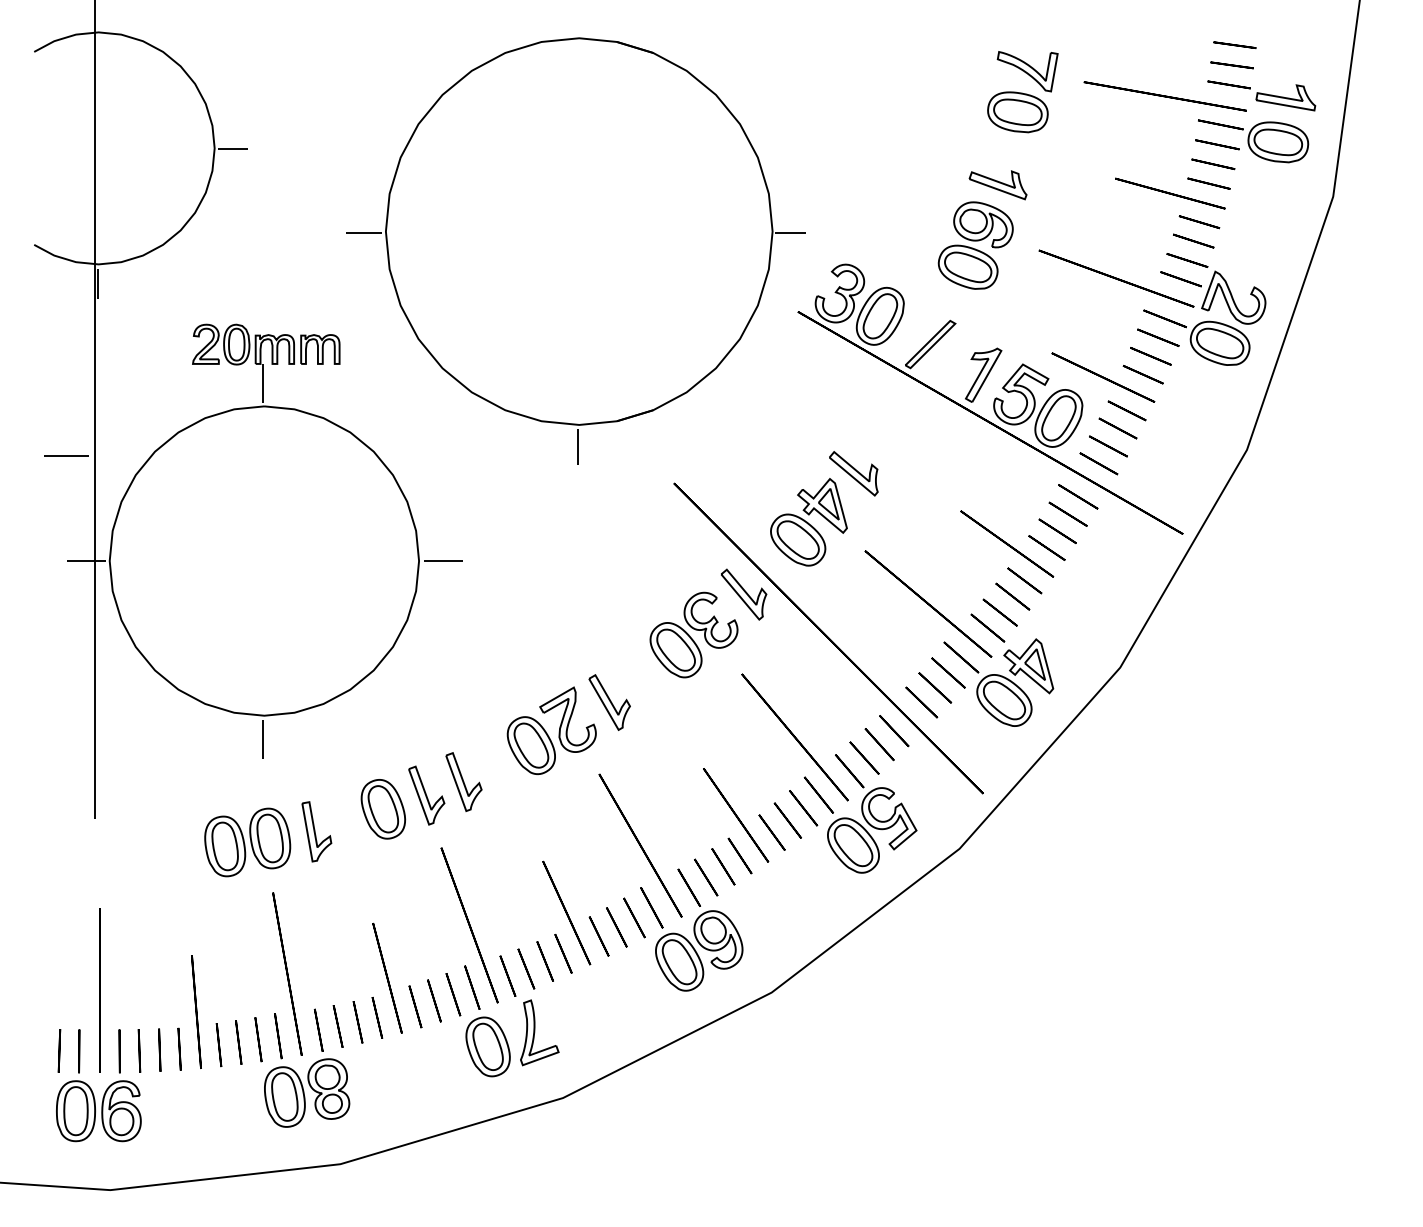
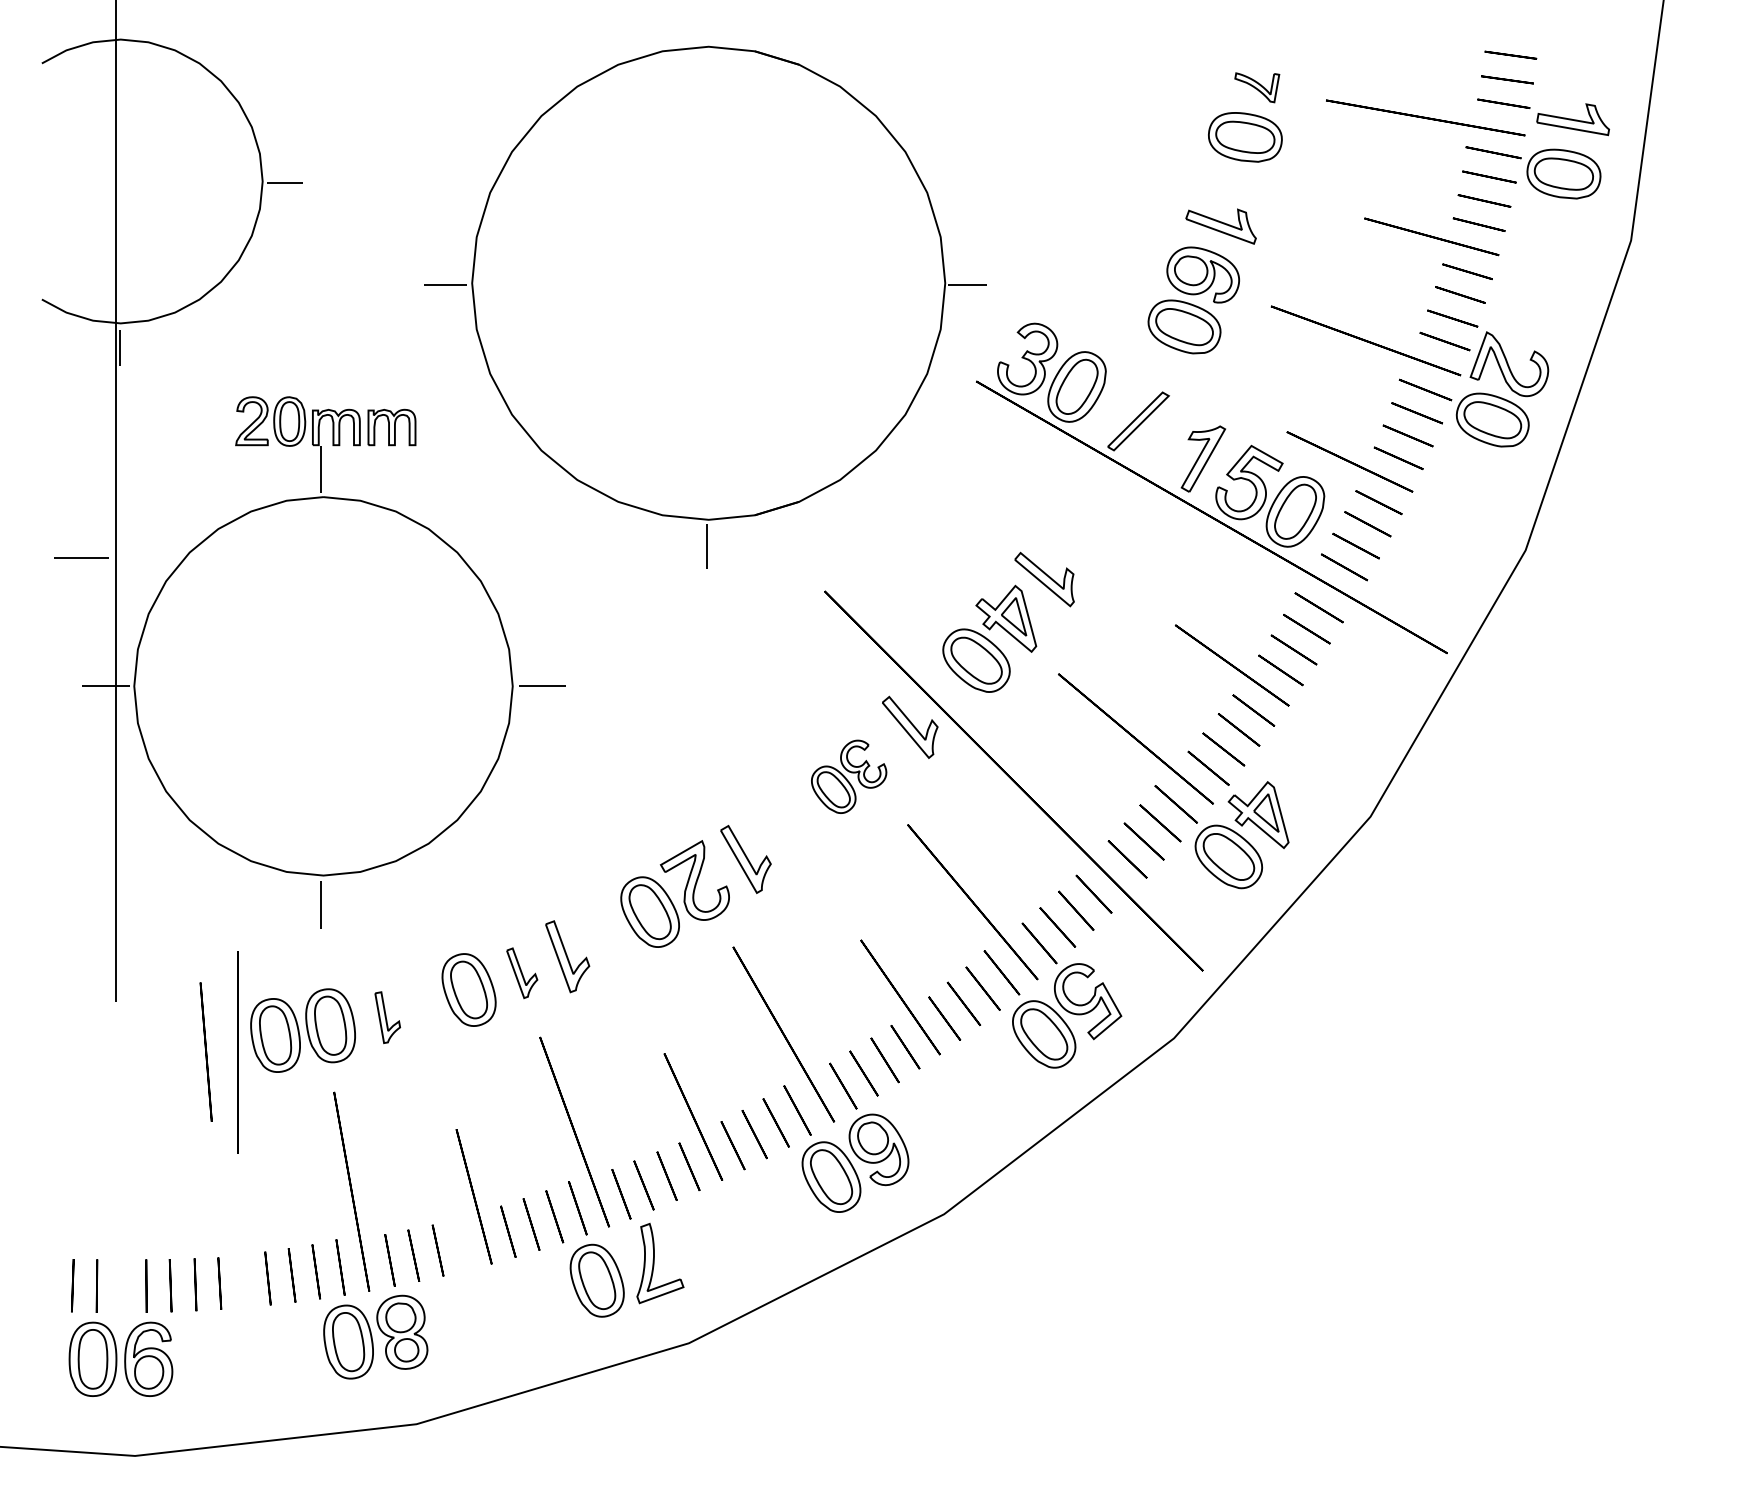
part: (1027, 71) -> (1257, 87), size x0.6
part: (693, 634) -> (848, 776), size x0.7
part: (426, 795) -> (521, 973), size x0.7
part: (316, 831) -> (387, 1017), size x0.7
line: (99, 990) -> (238, 1052), moved
line: (196, 1011) -> (206, 1051), moved
line: (377, 1017) -> (461, 1244), removed

